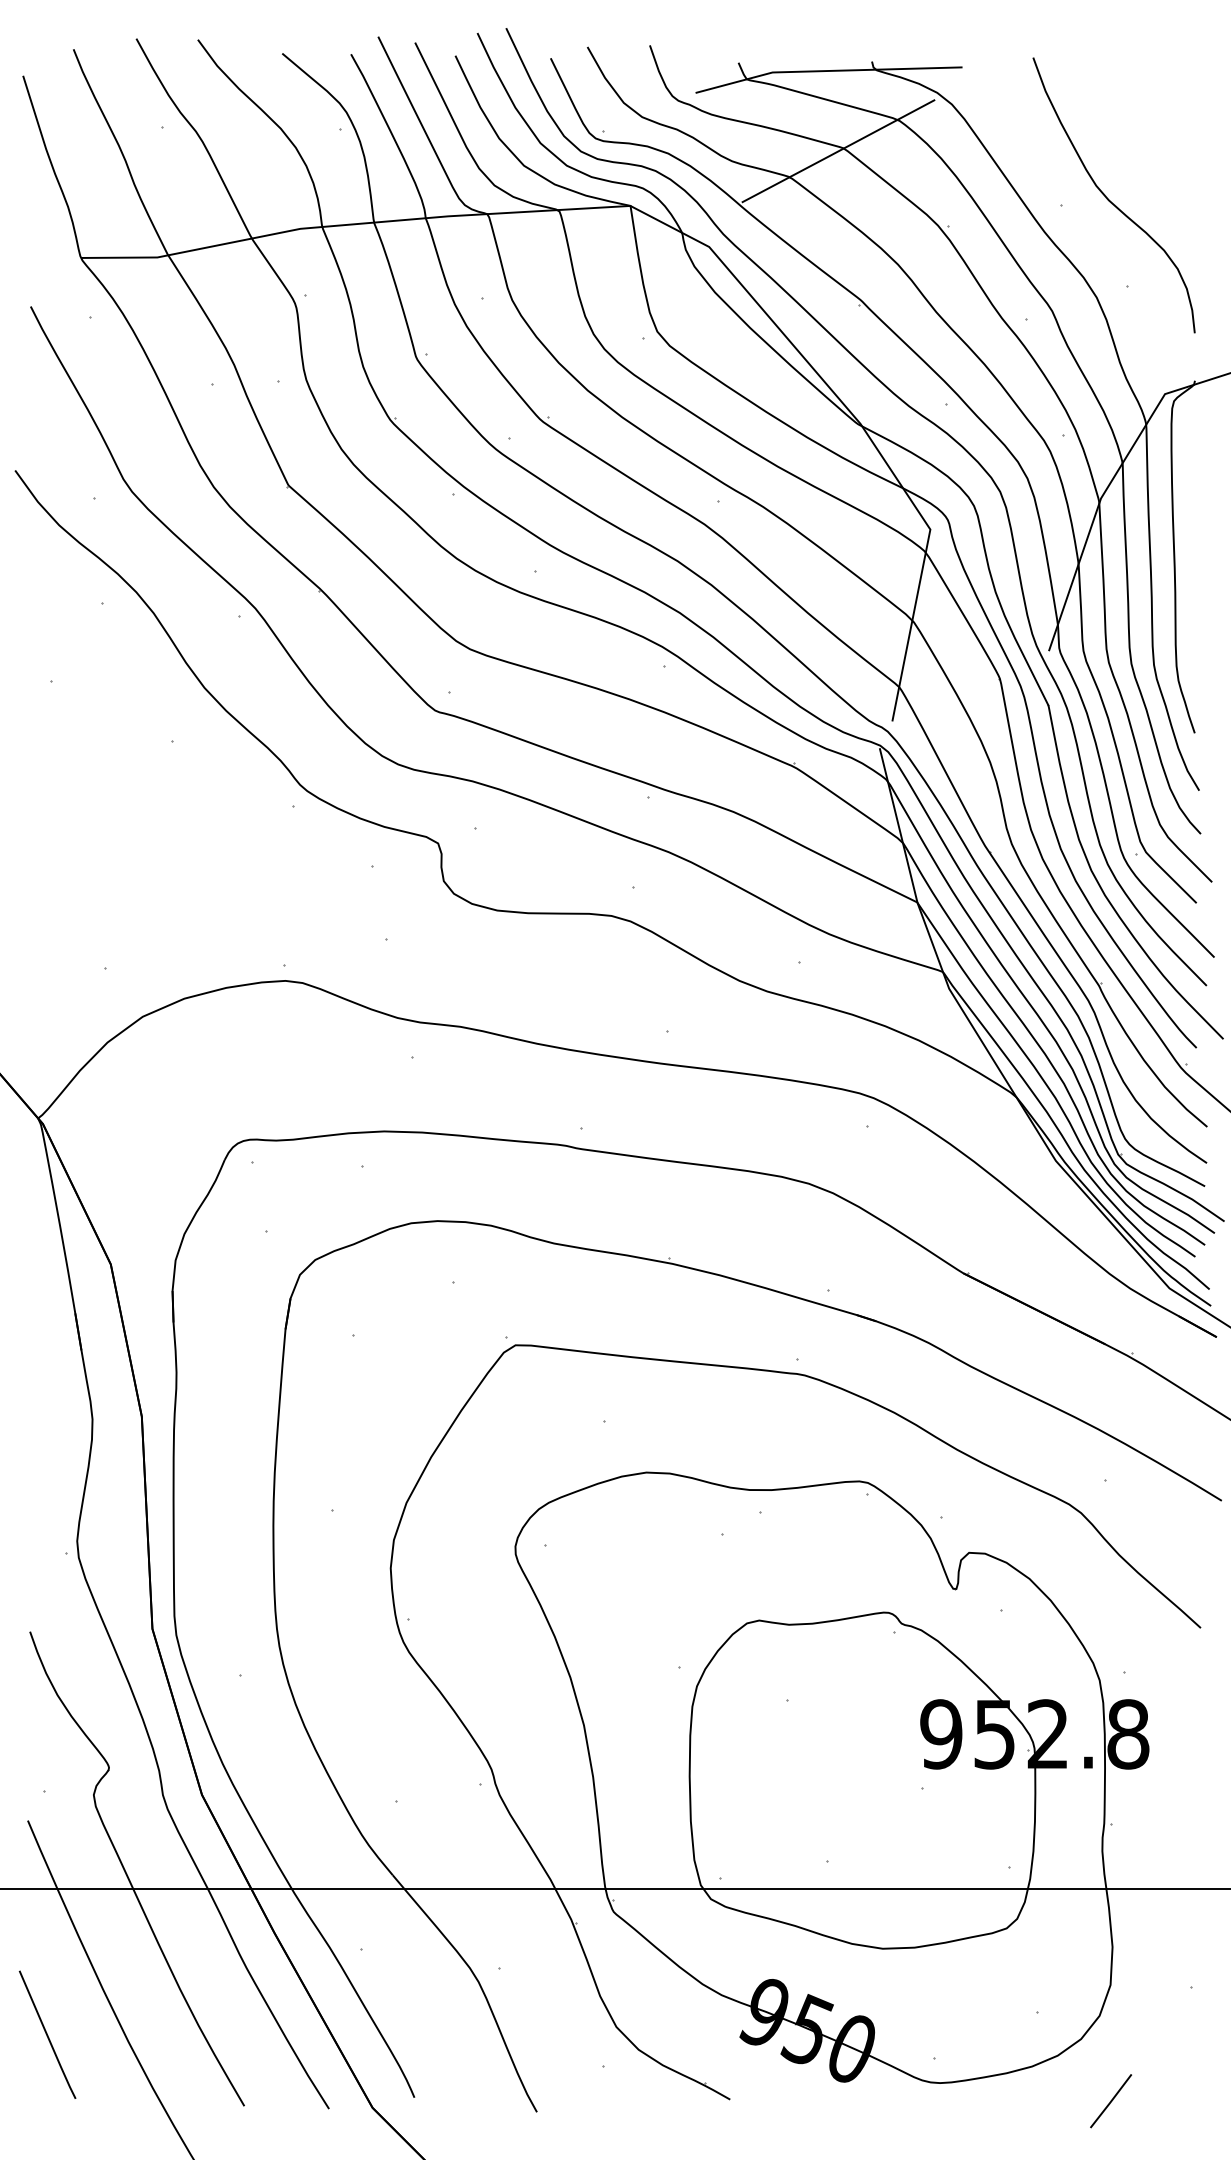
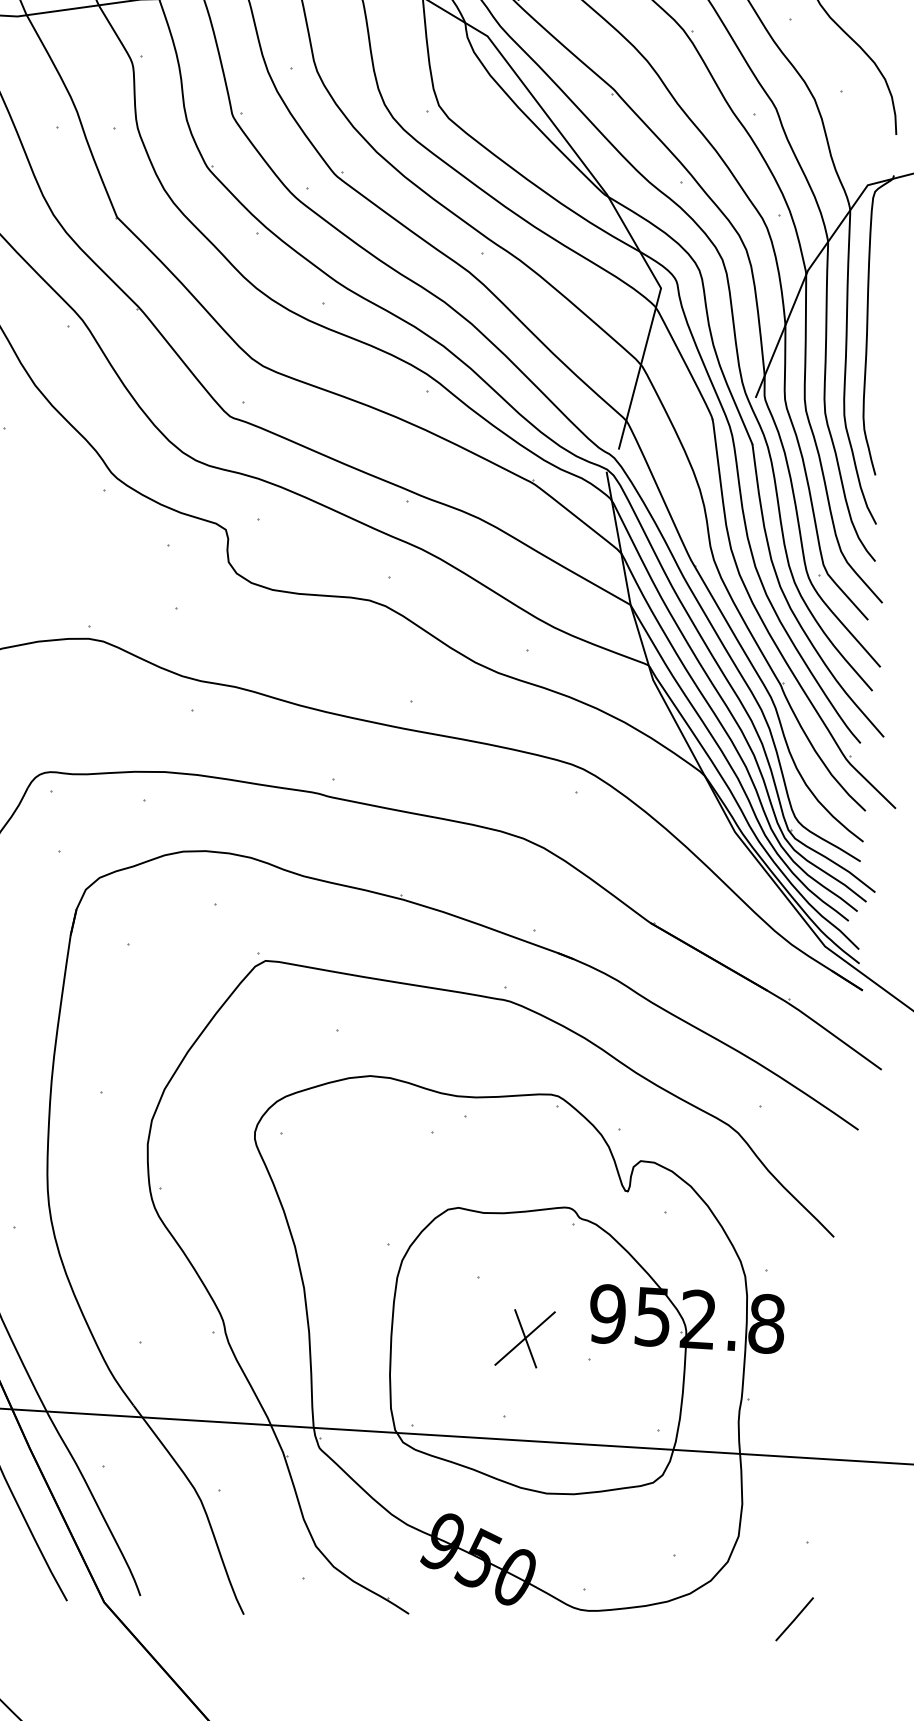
part: (846, 1768) -> (525, 1338), added
line: (1110, 2101) -> (794, 1619), moved

